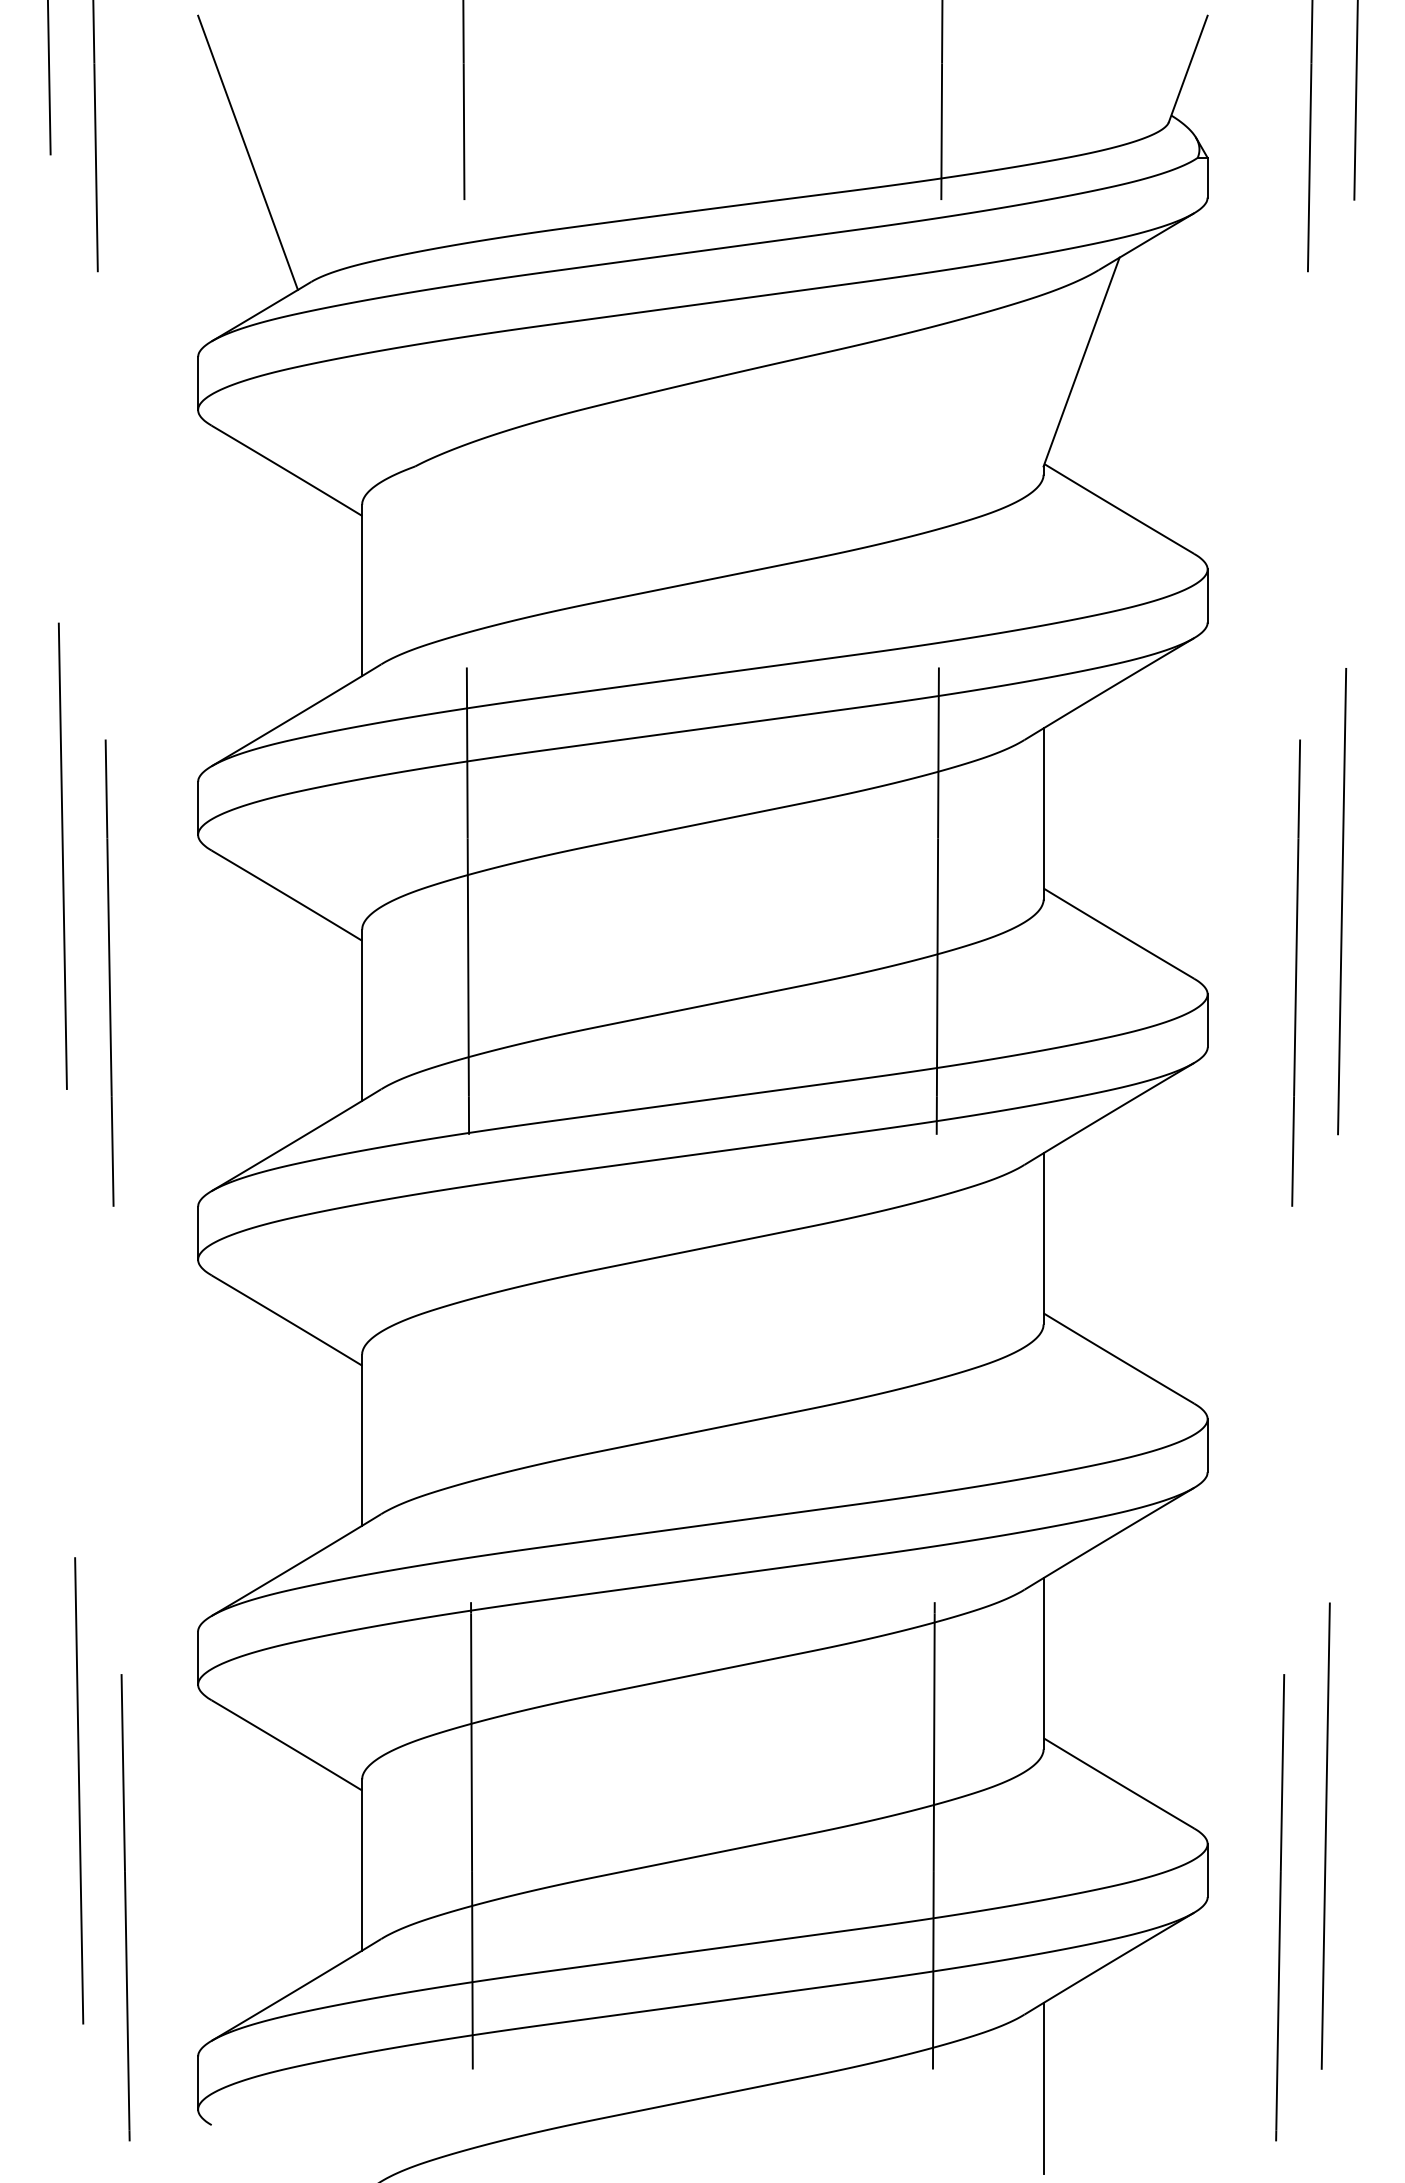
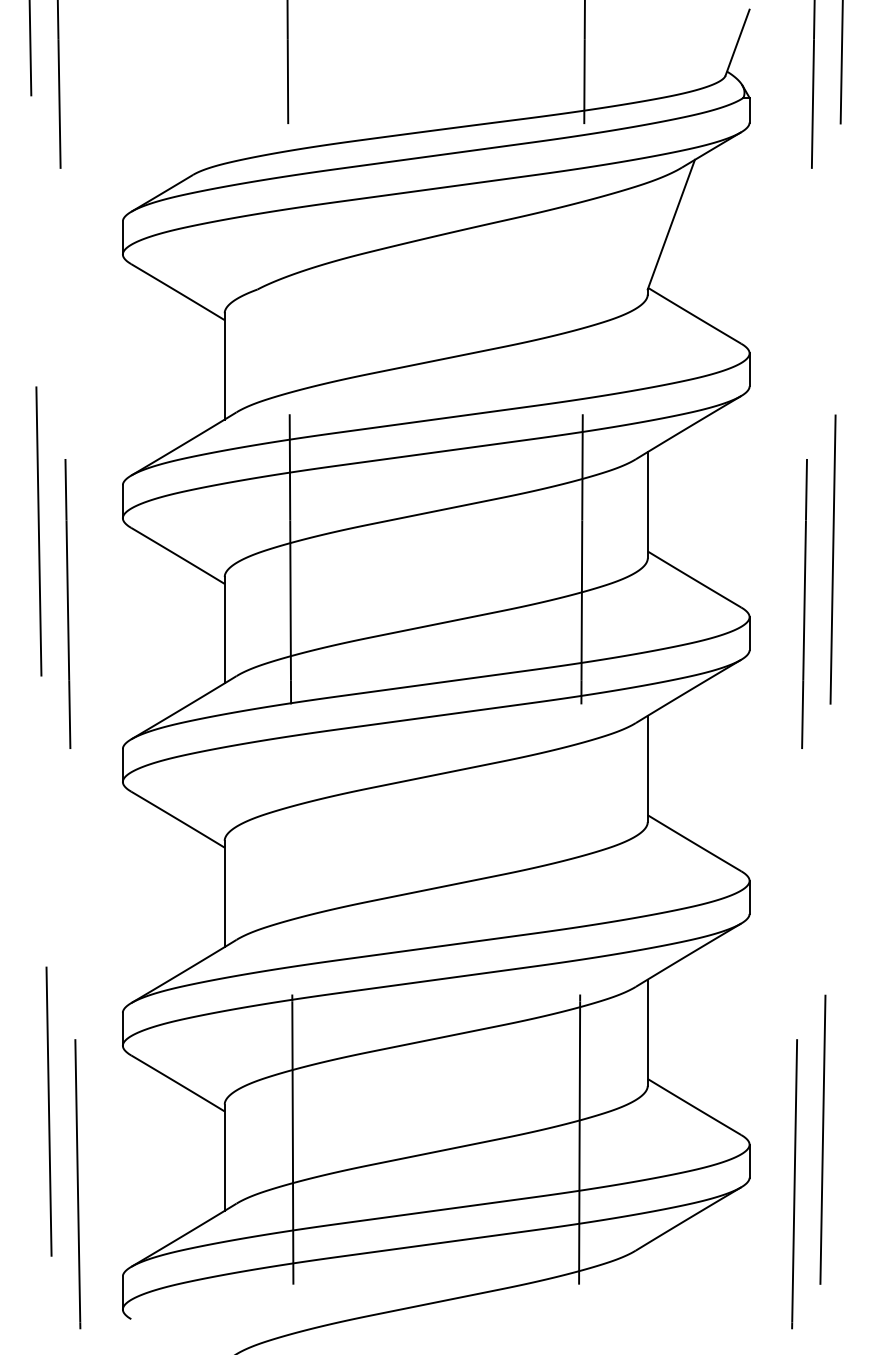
line: (247, 152) -> (153, 94), removed
line: (1043, 2088) -> (647, 1296), removed

